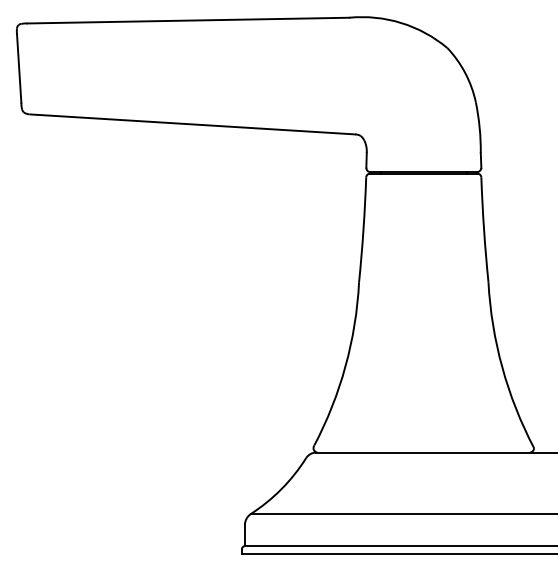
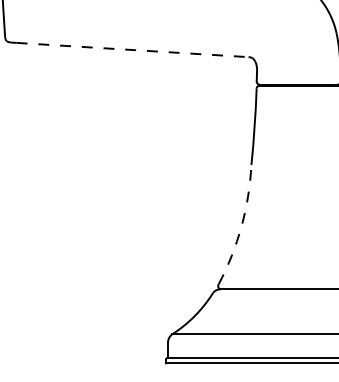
line: (196, 124) -> (132, 49), solid -> dashed
arc: (345, 366) -> (241, 226), solid -> dashed

